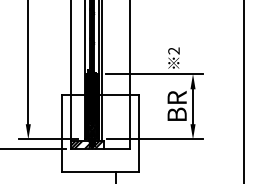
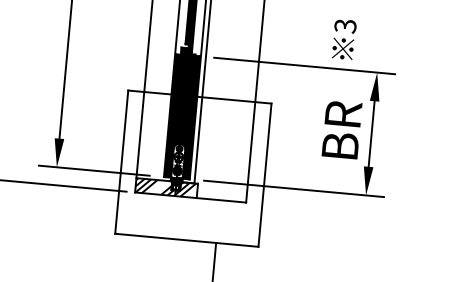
text: (173, 50) -> (344, 25), 2 -> 3

